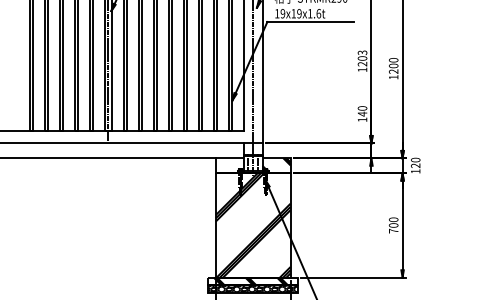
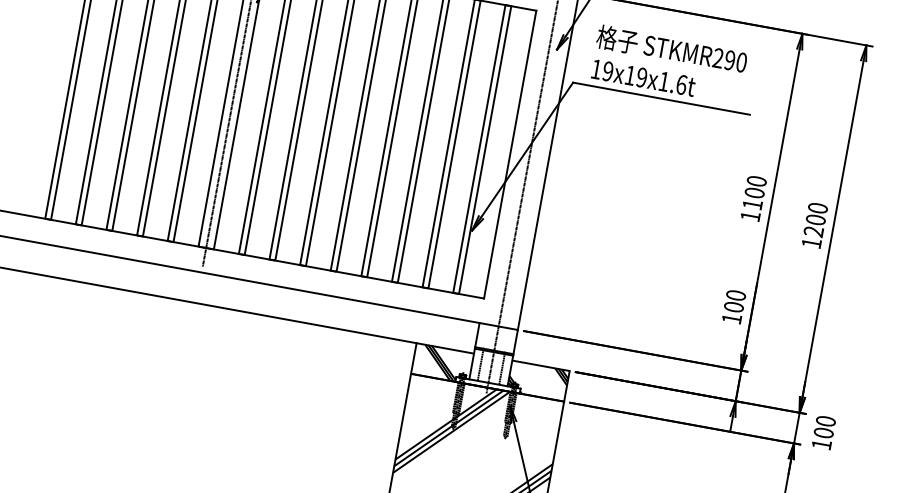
text: (362, 58) -> (754, 193), 1203 -> 1100
text: (362, 113) -> (734, 305), 140 -> 100
hatch: (228, 165) -> (439, 362), added
text: (415, 165) -> (823, 432), 120 -> 100

